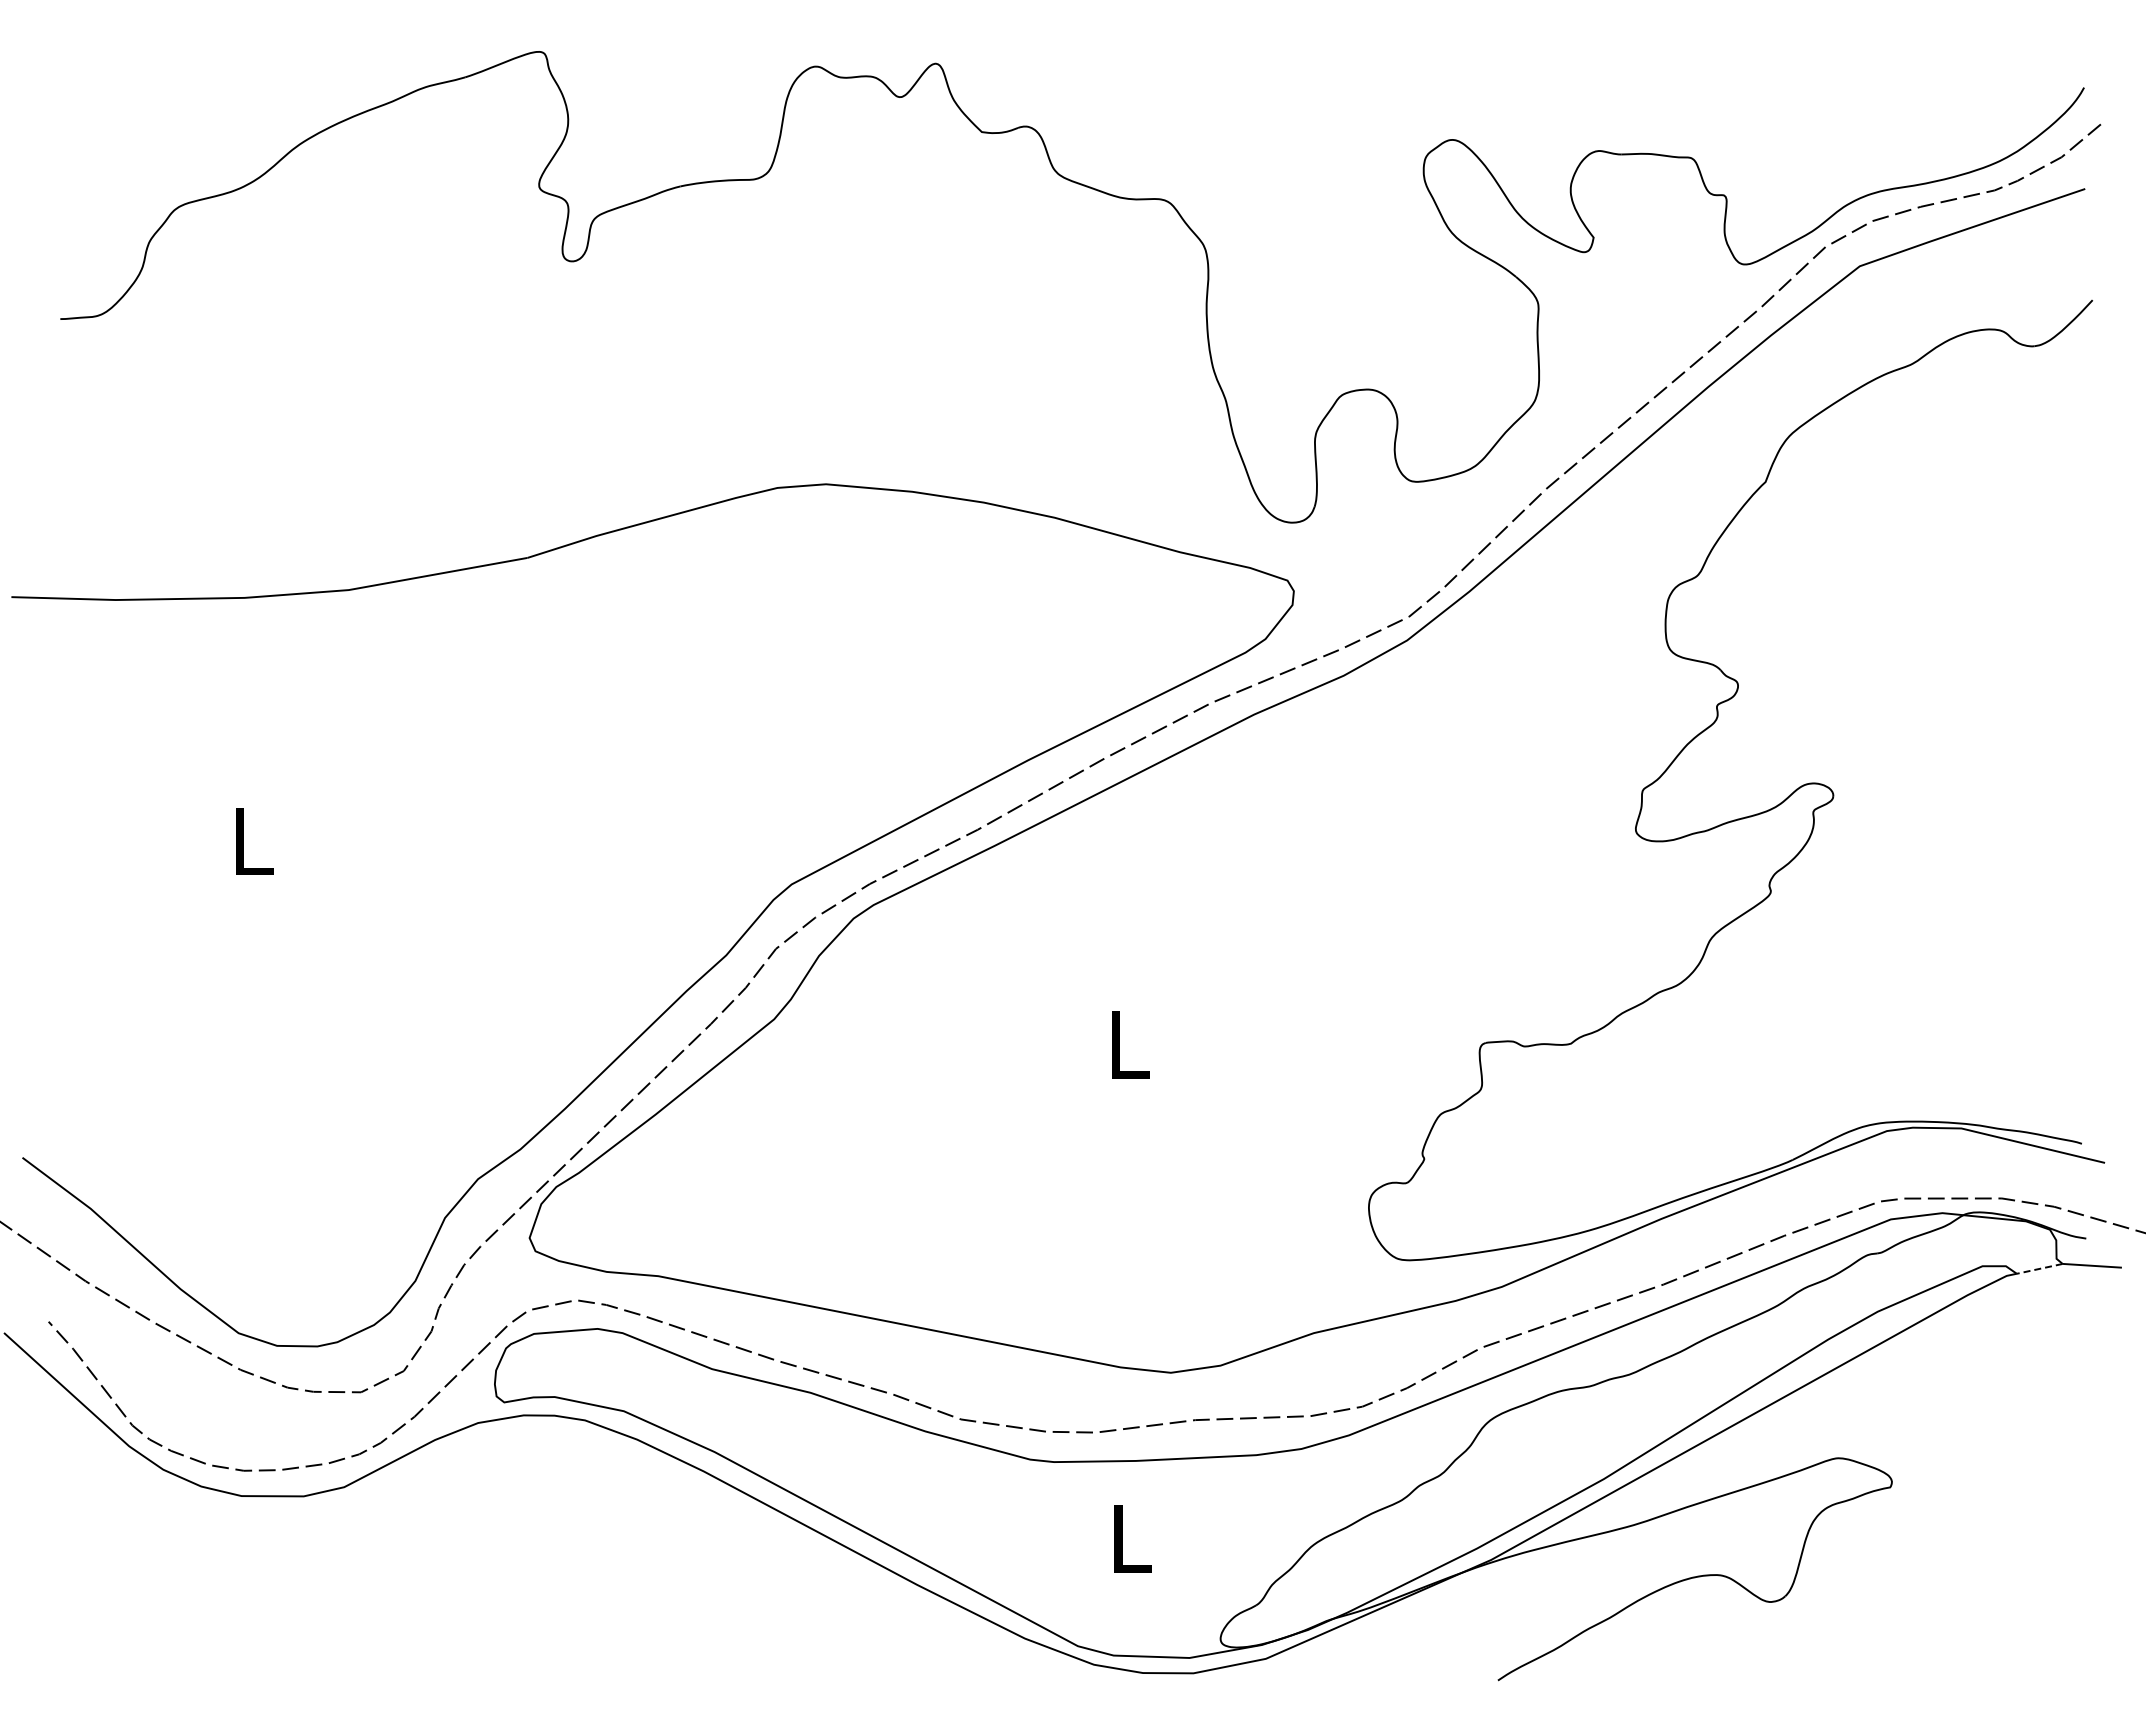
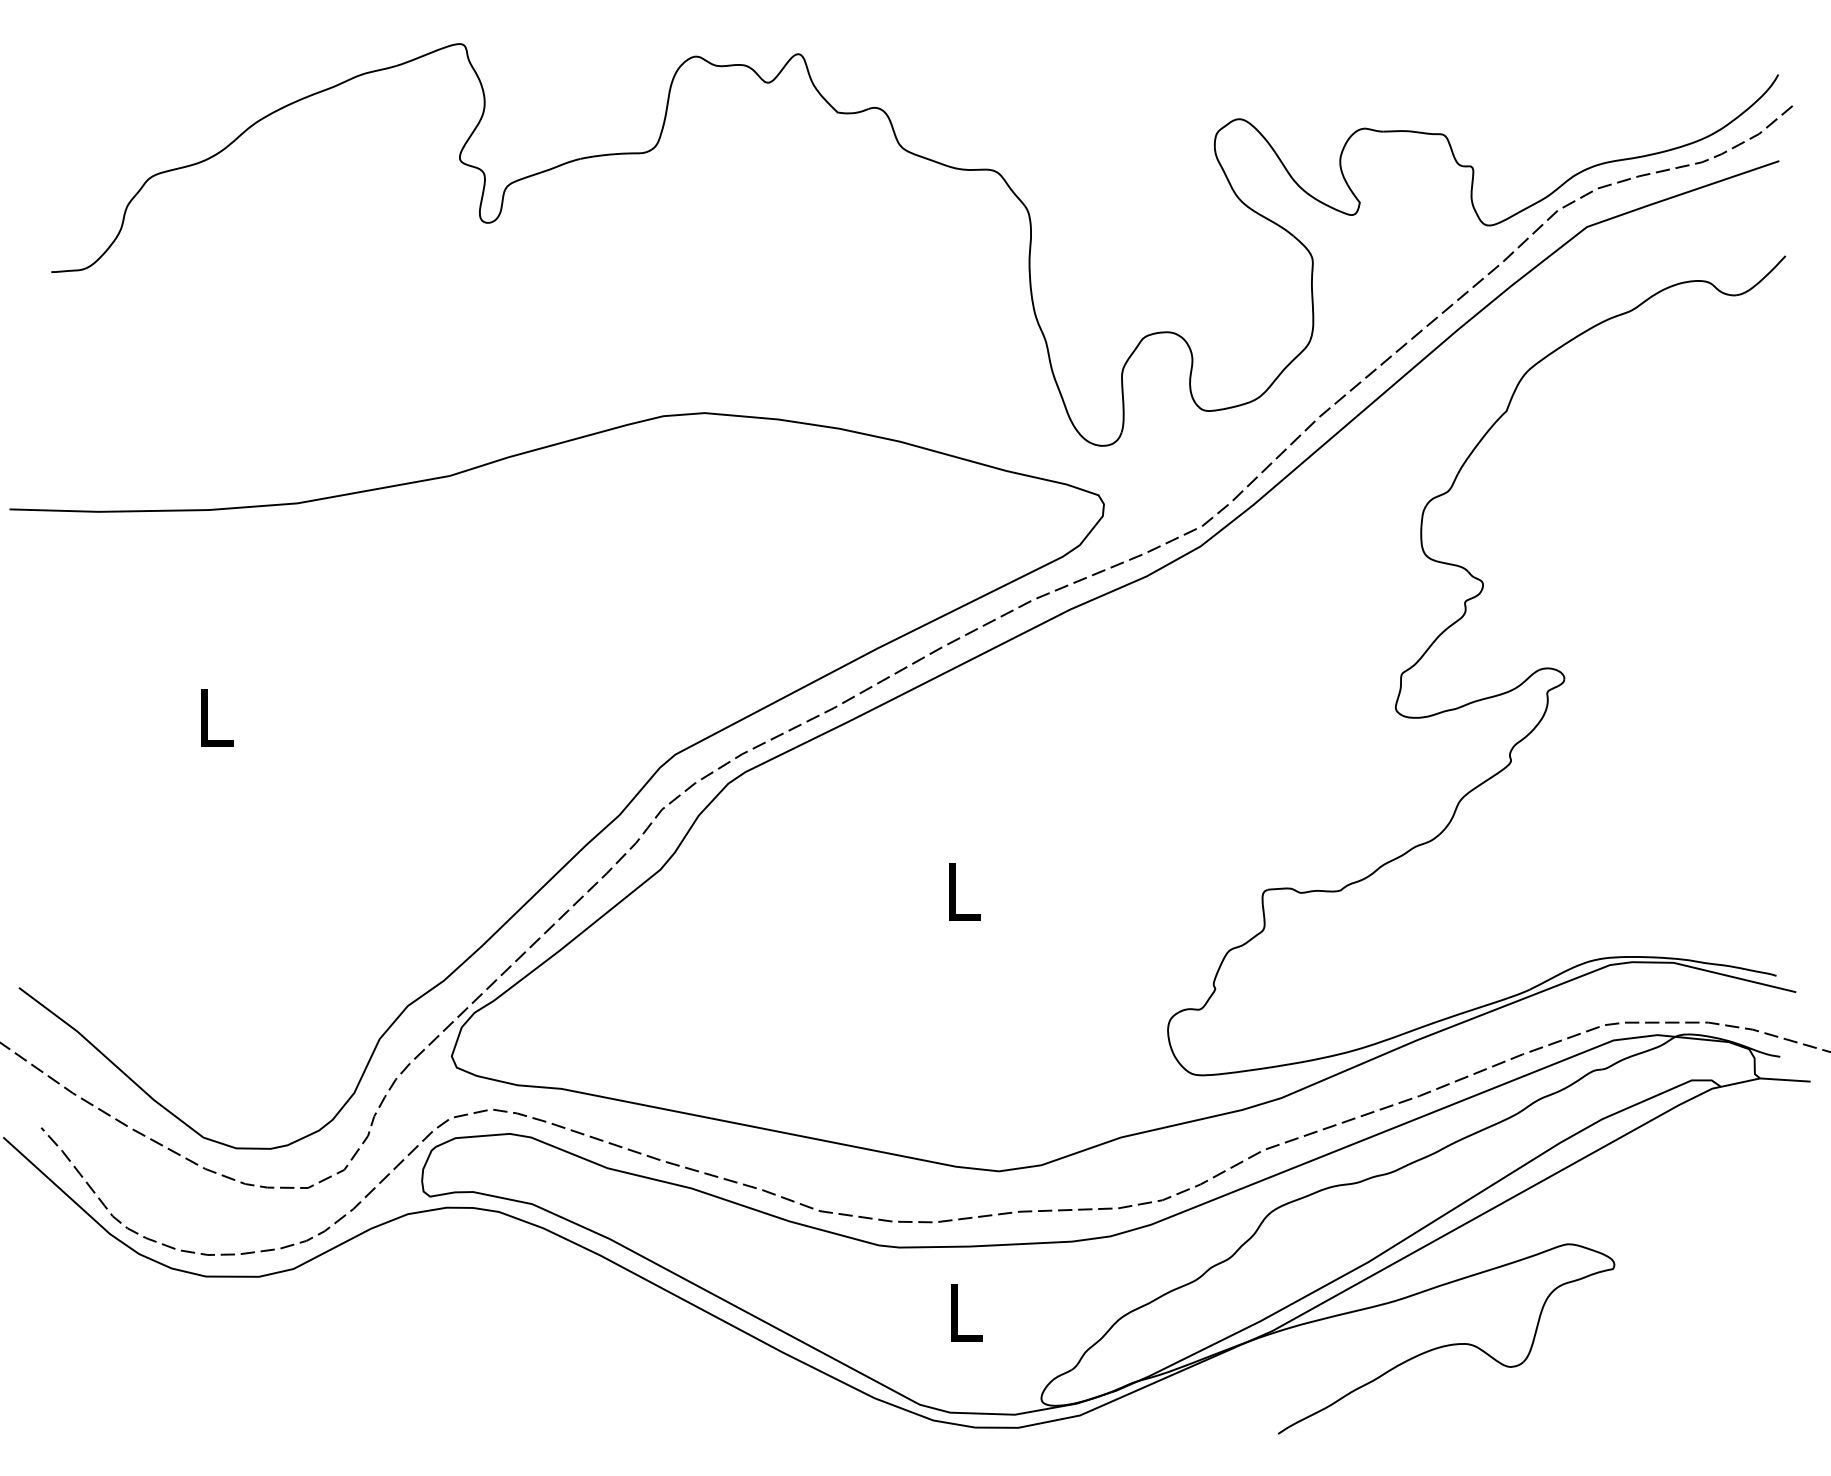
line: (2039, 1268) -> (1740, 1082), dashed -> solid

